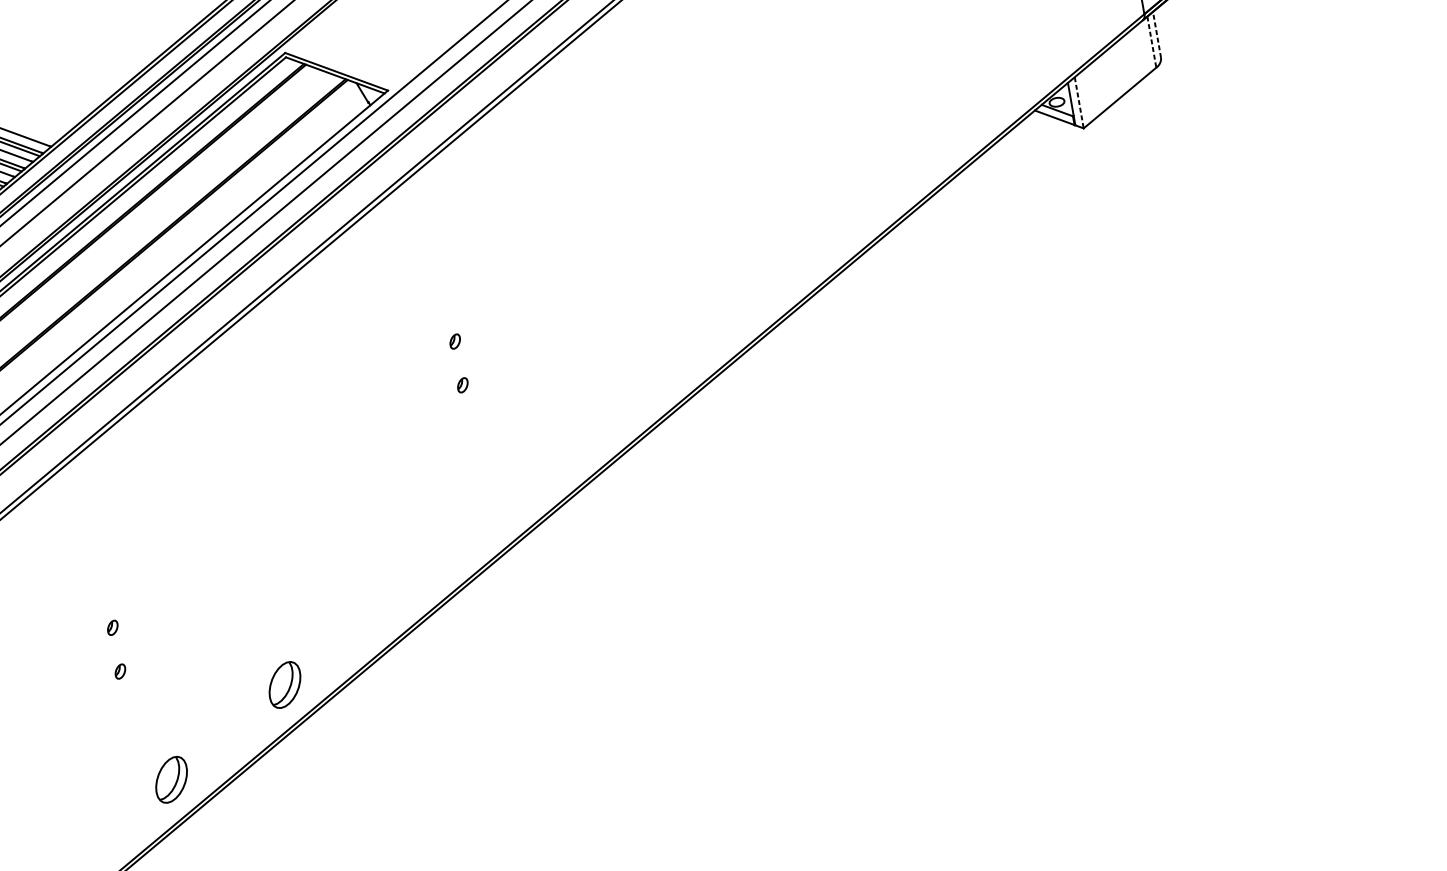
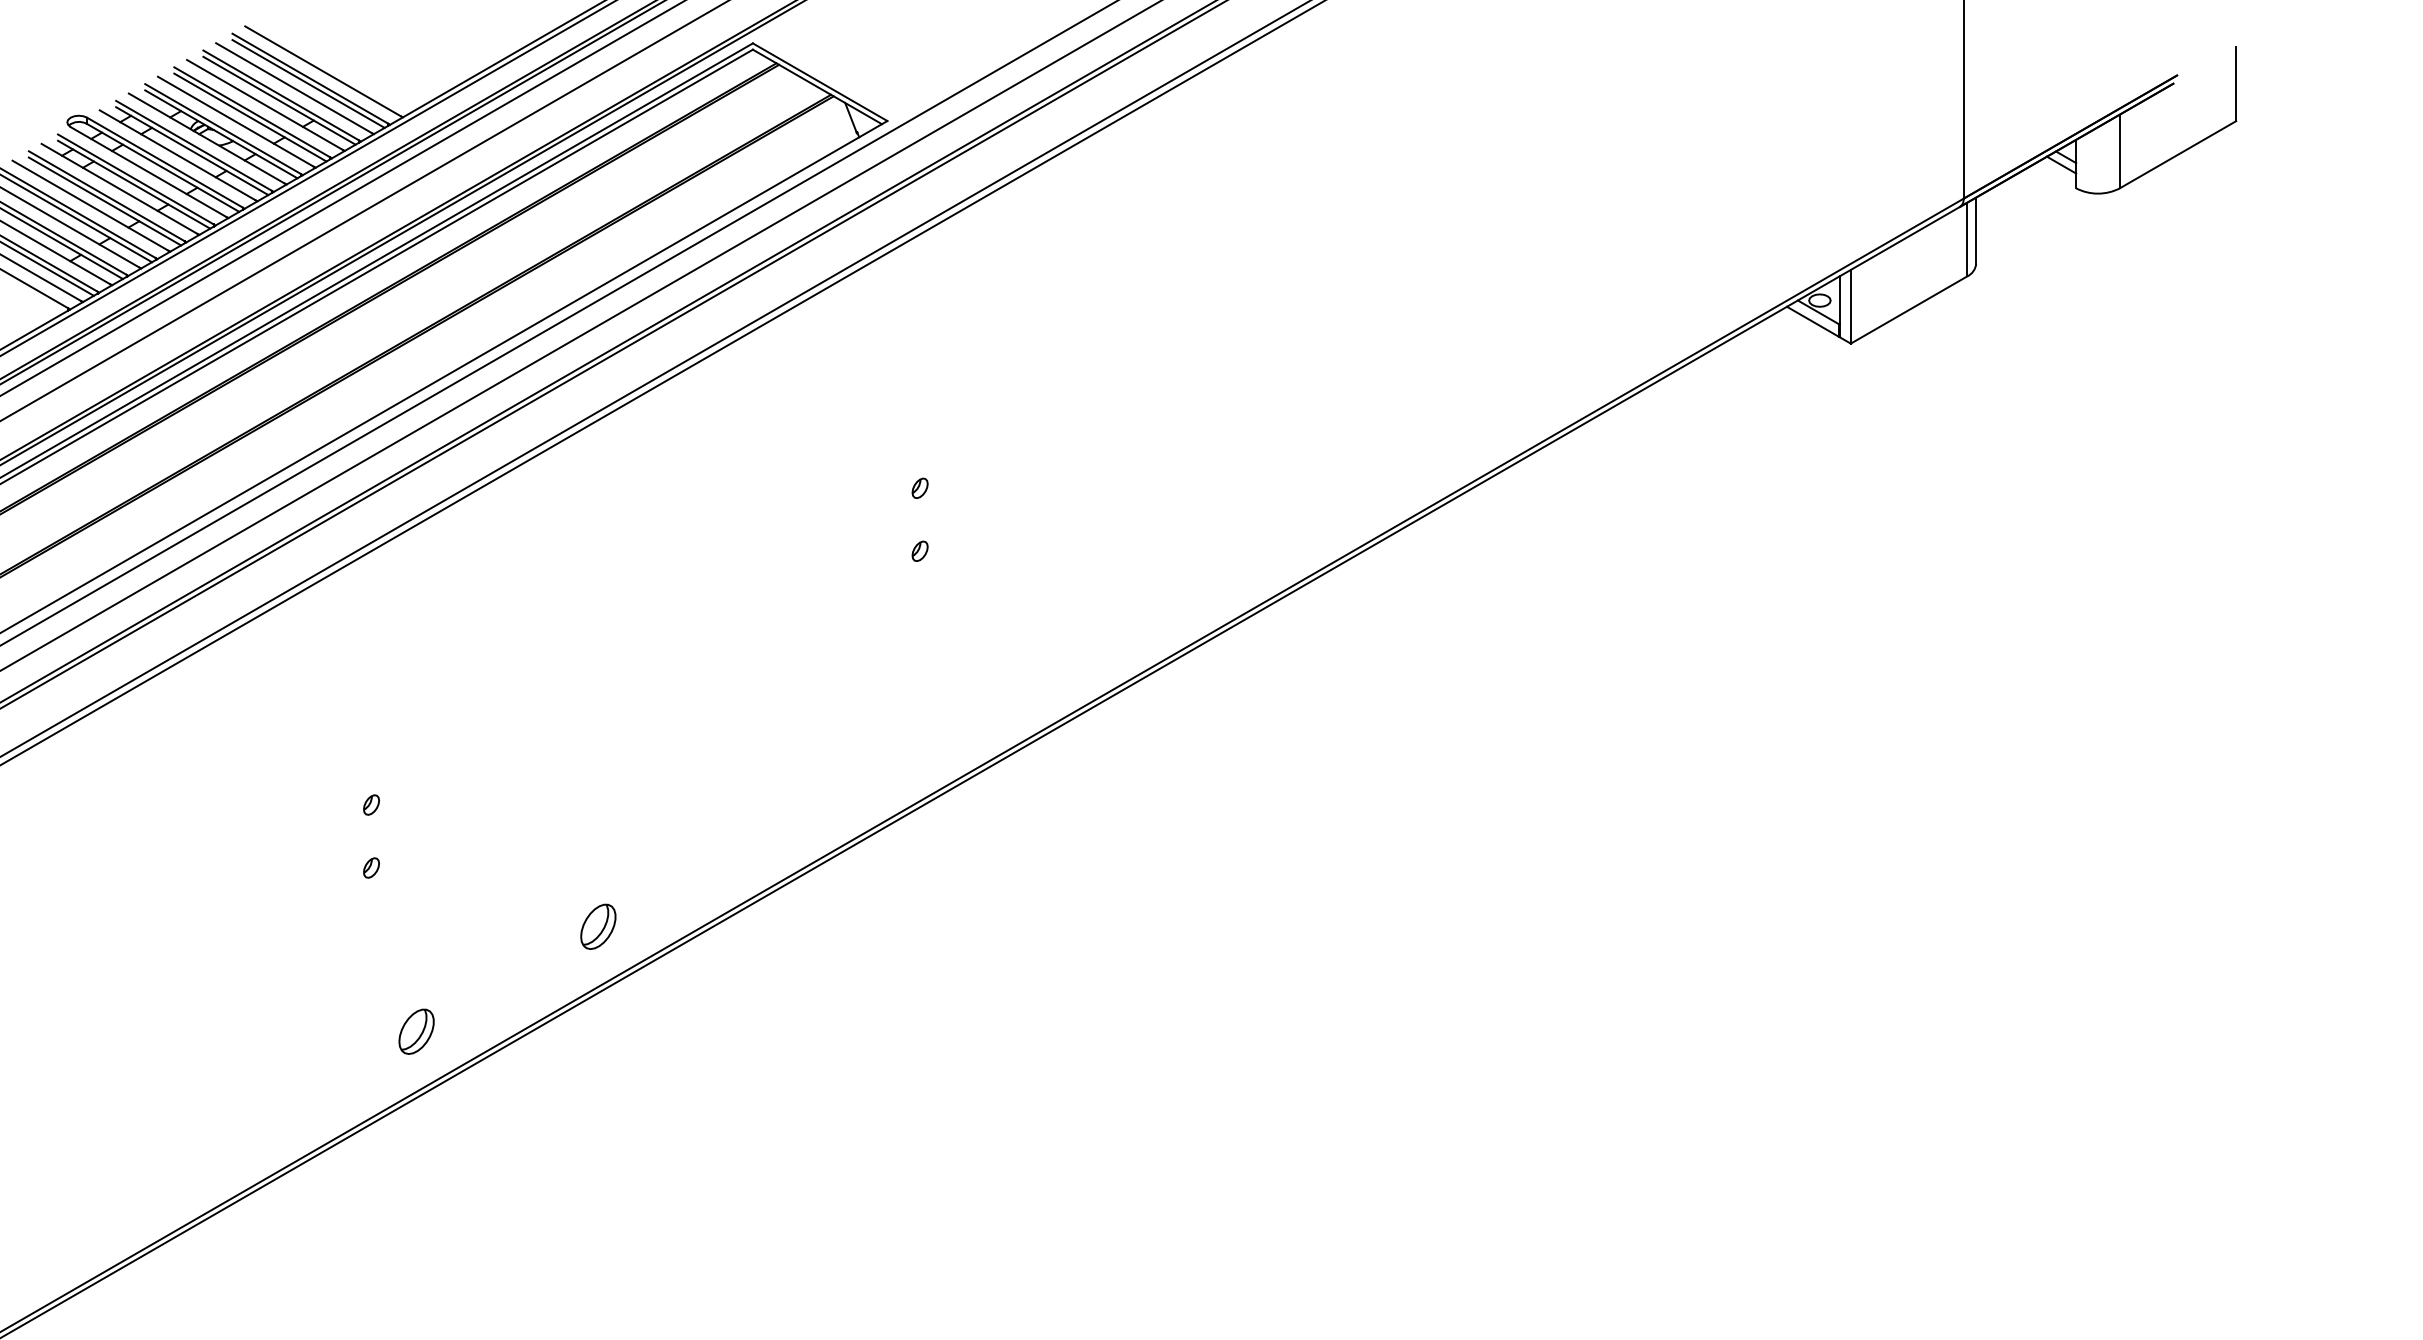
line: (1157, 34) -> (1976, 230), dashed -> solid
line: (1152, 41) -> (1967, 239), dashed -> solid
line: (1078, 102) -> (1850, 306), dashed -> solid
part: (285, 684) -> (598, 926), size x0.71
part: (171, 779) -> (416, 1031), size x0.71

